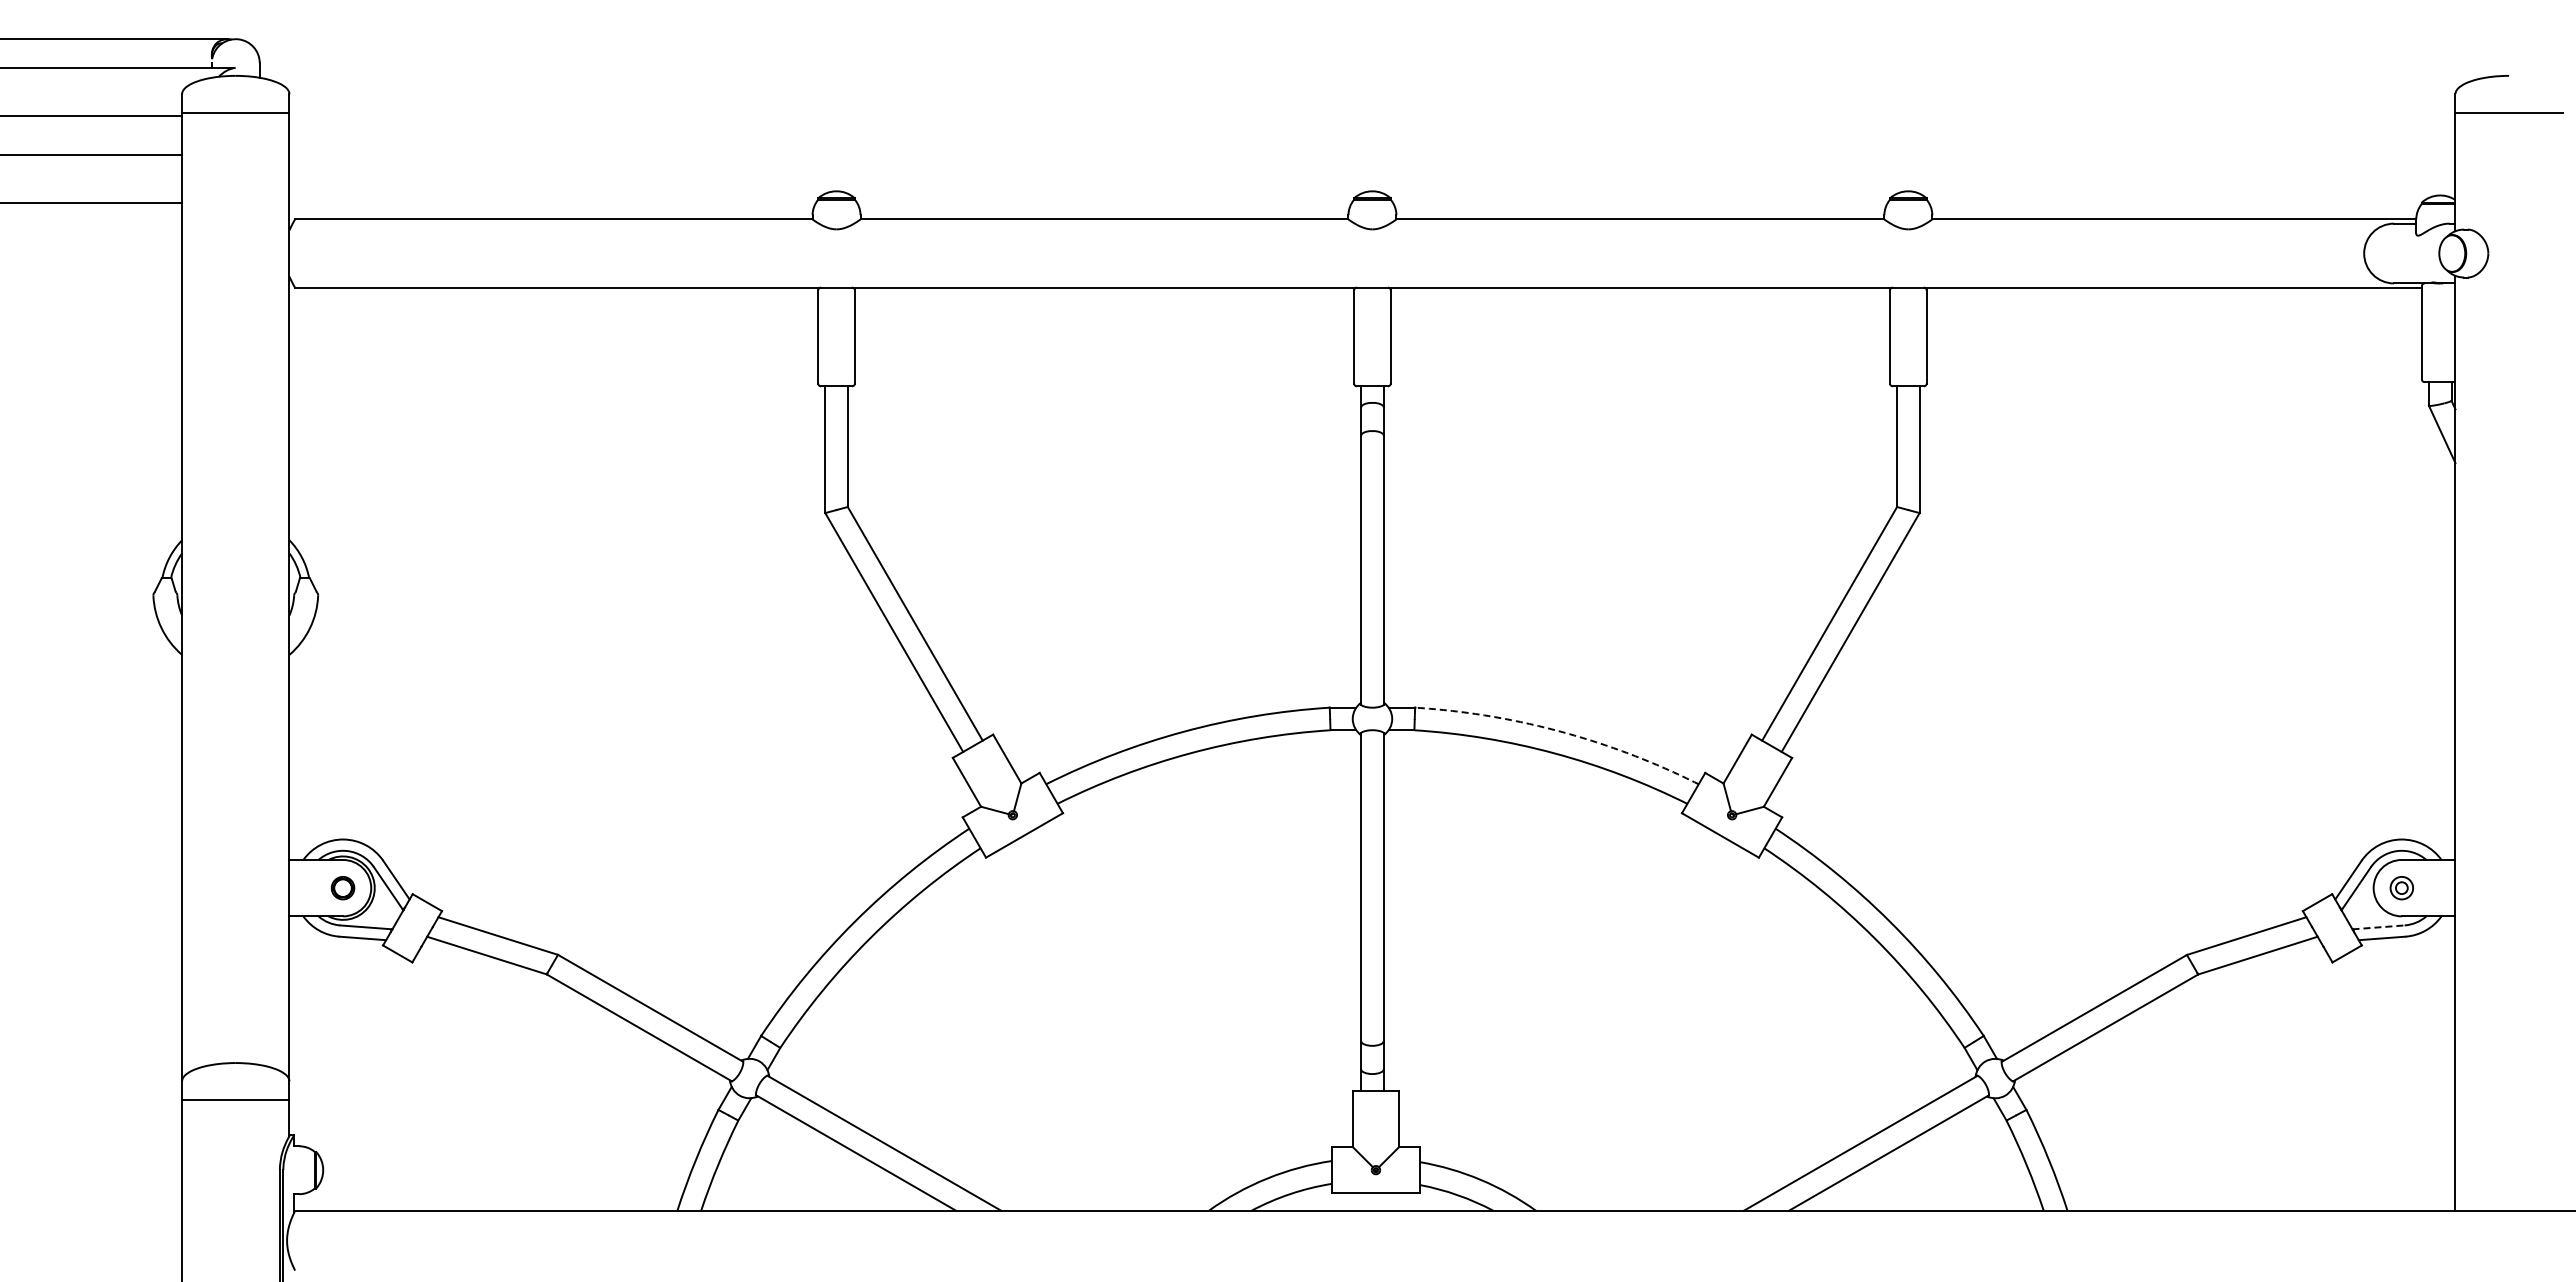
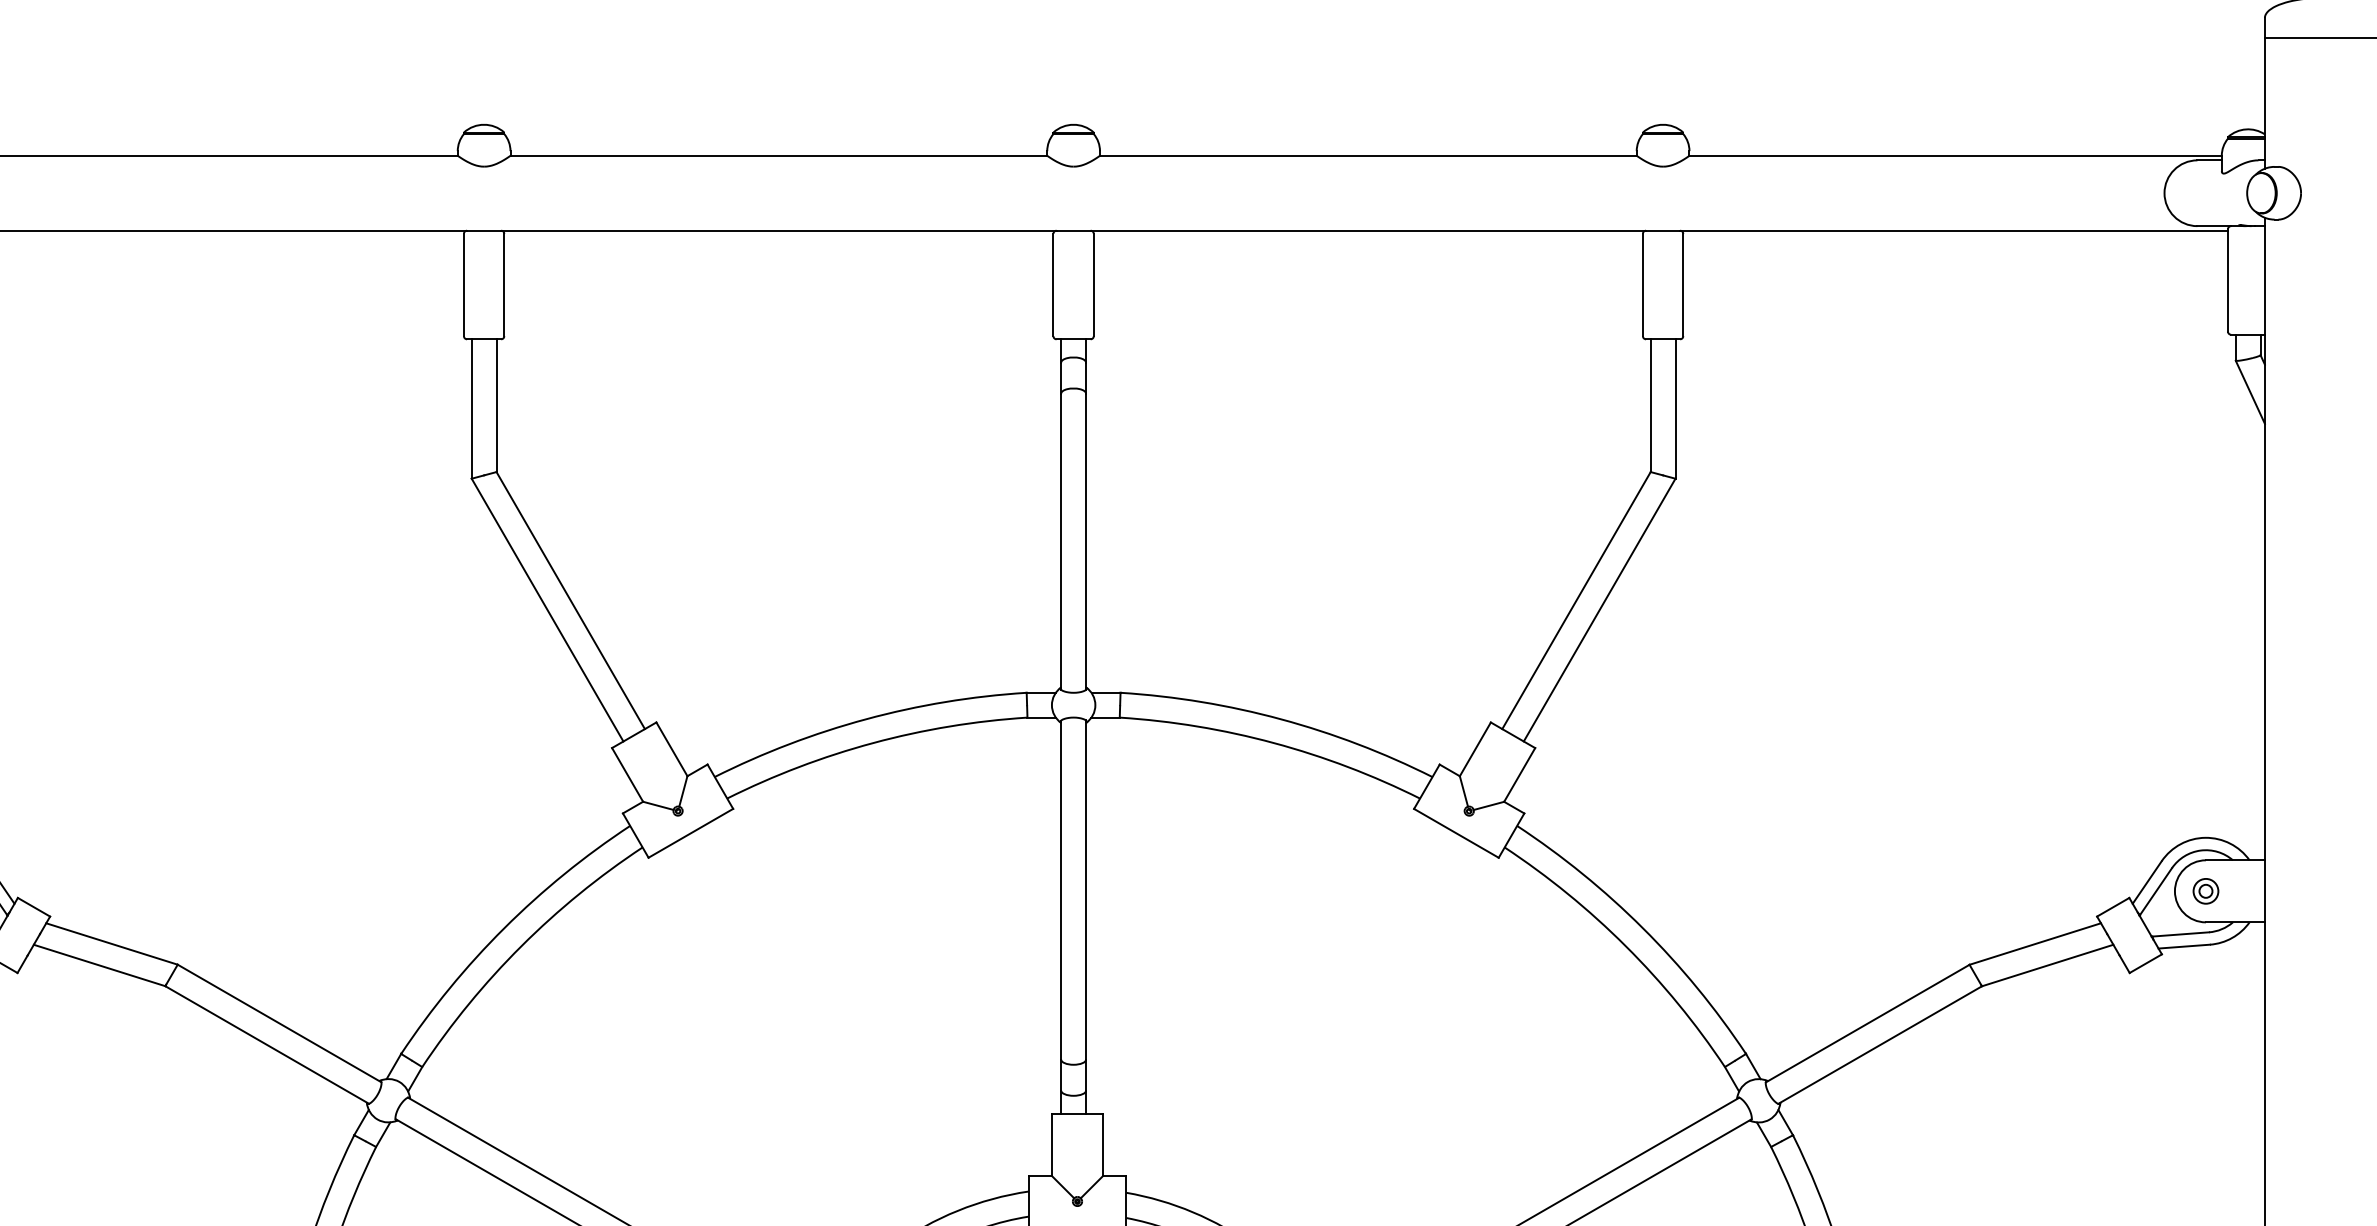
arc: (1560, 731) -> (1280, 718), dashed -> solid
line: (2379, 927) -> (2181, 934), dashed -> solid

